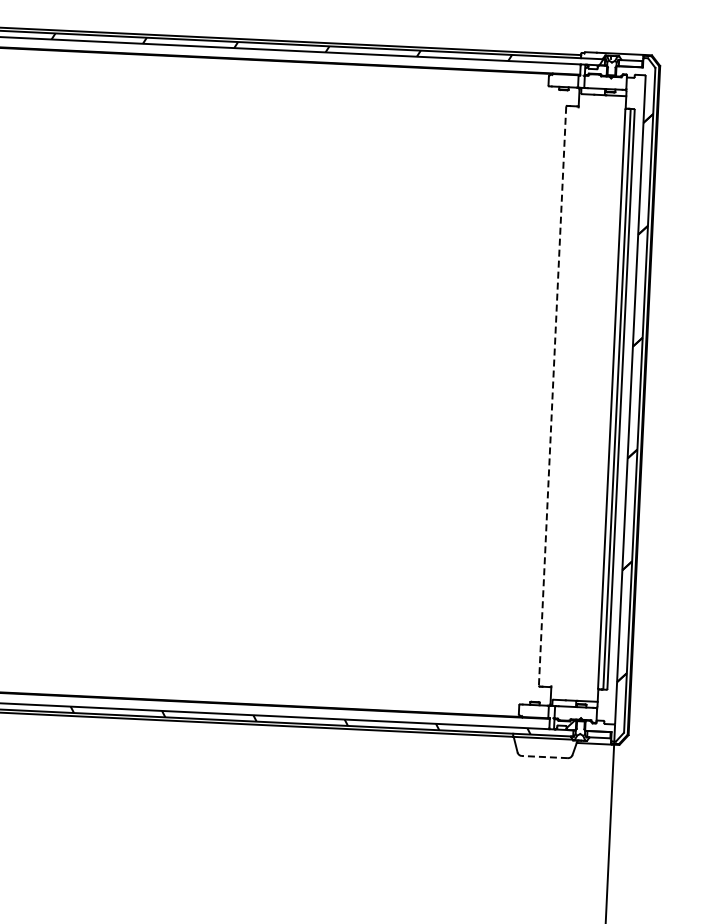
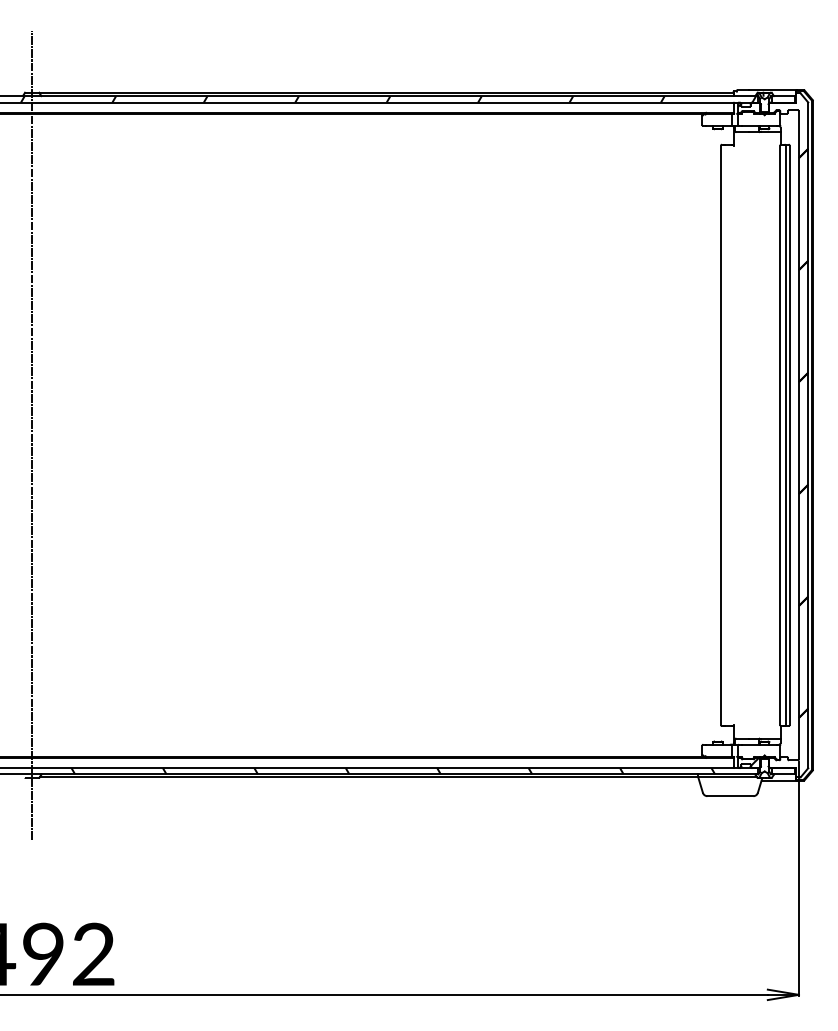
line: (552, 396) -> (721, 435), dashed -> solid
line: (543, 757) -> (729, 796), dashed -> solid

